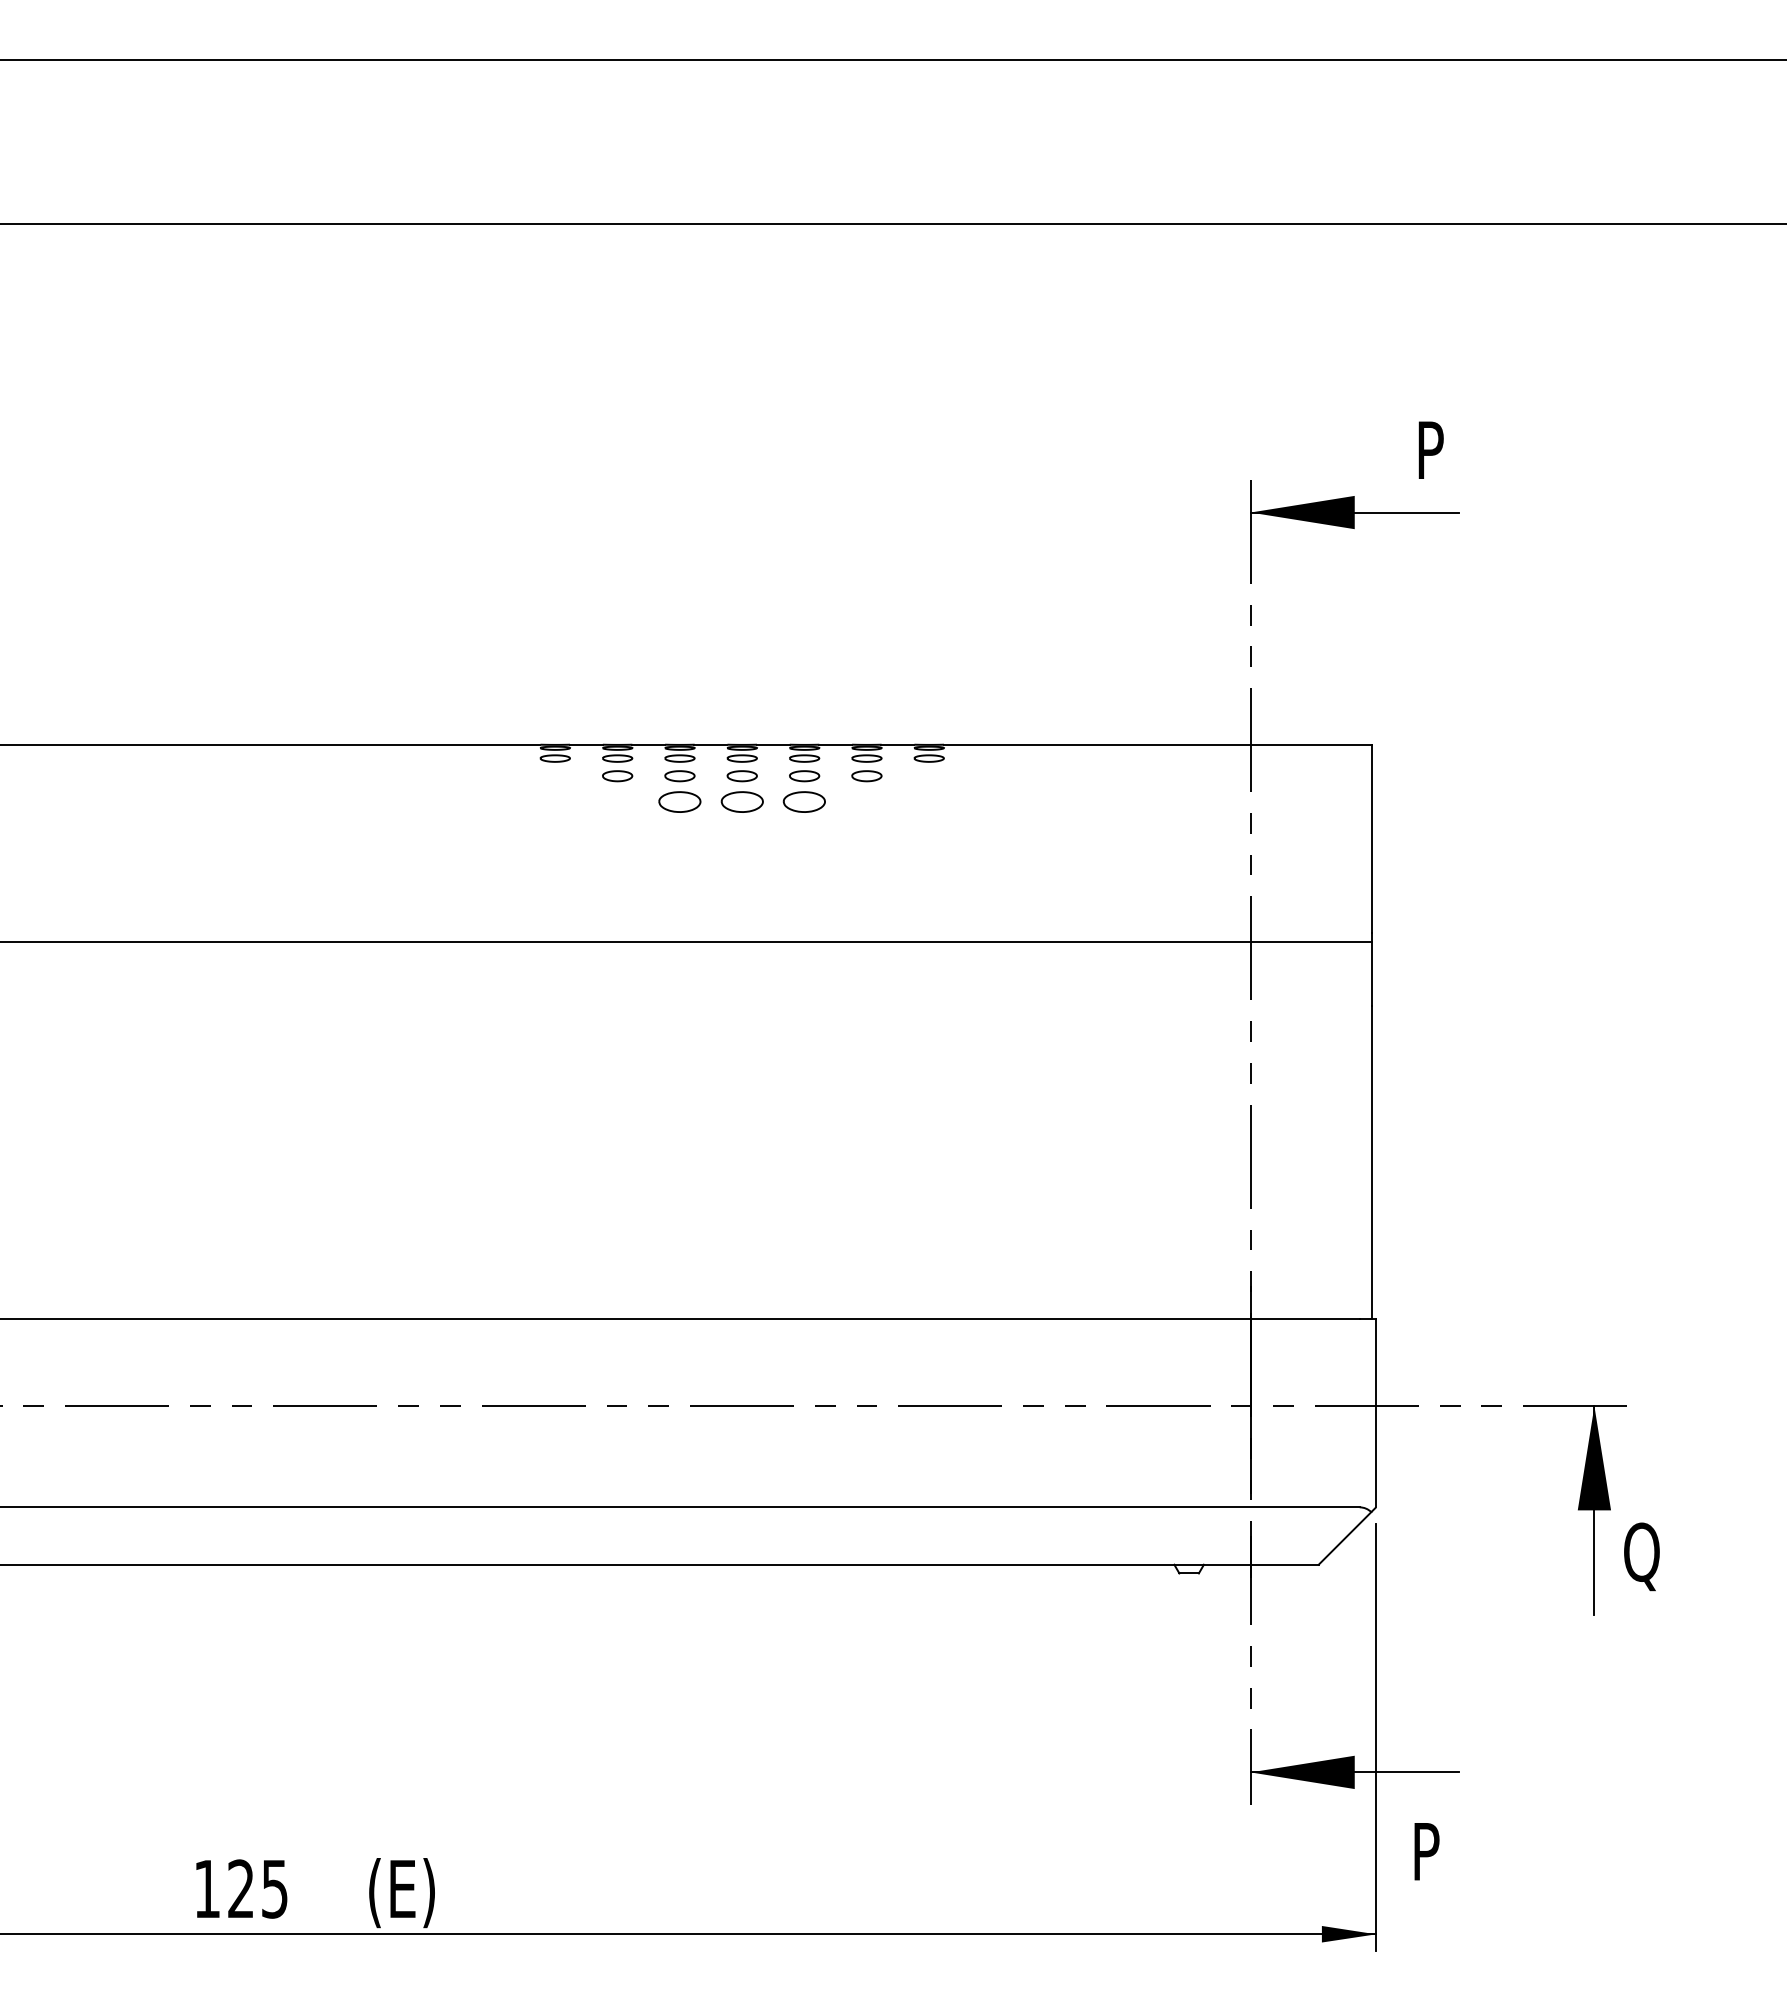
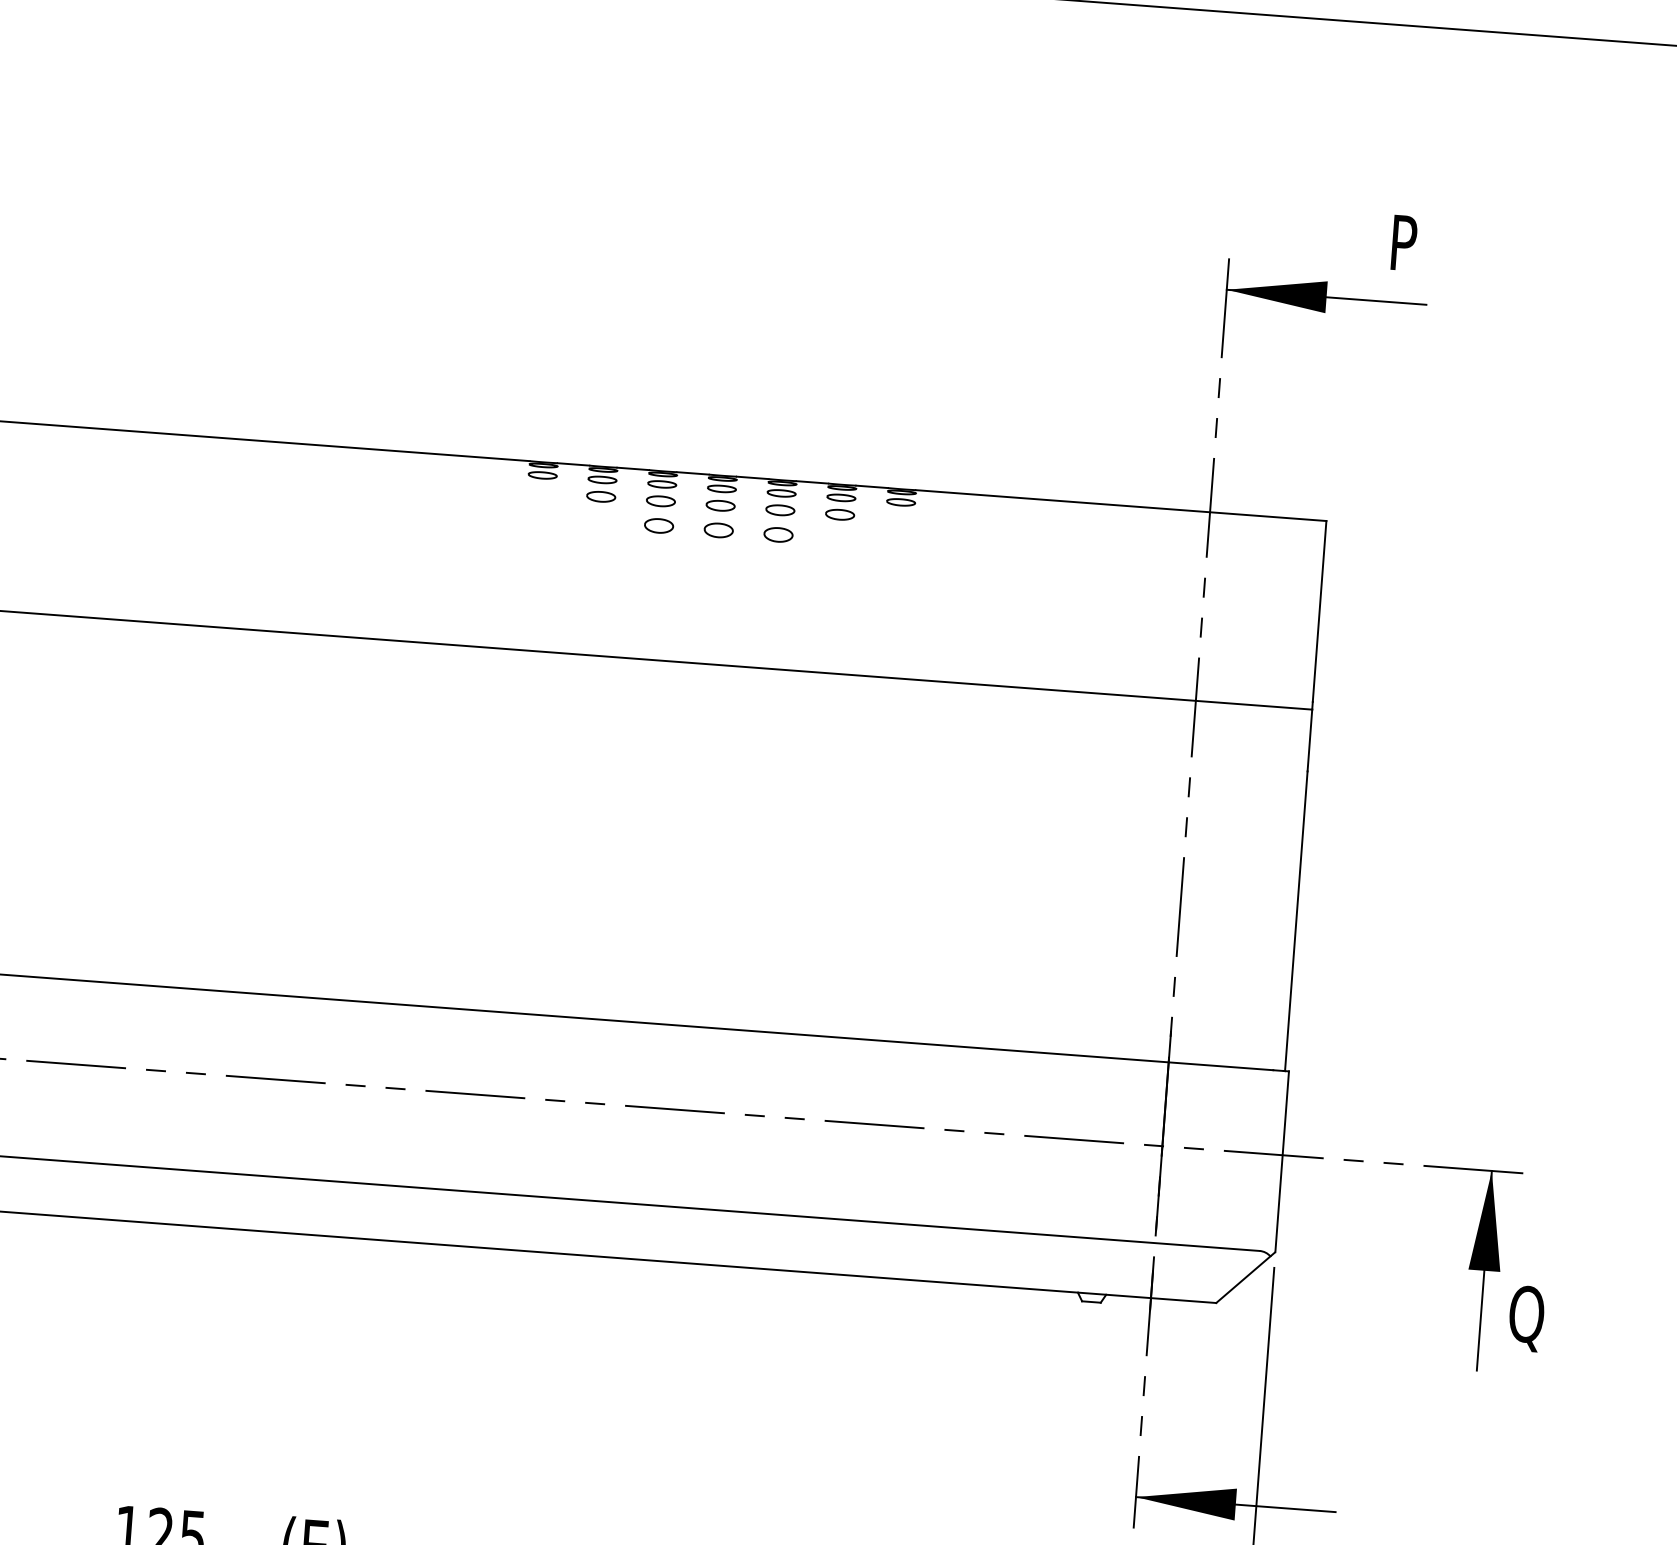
part: (679, 801) -> (658, 525), size x0.71
part: (741, 801) -> (718, 530), size x0.71
part: (804, 801) -> (778, 534), size x0.71

